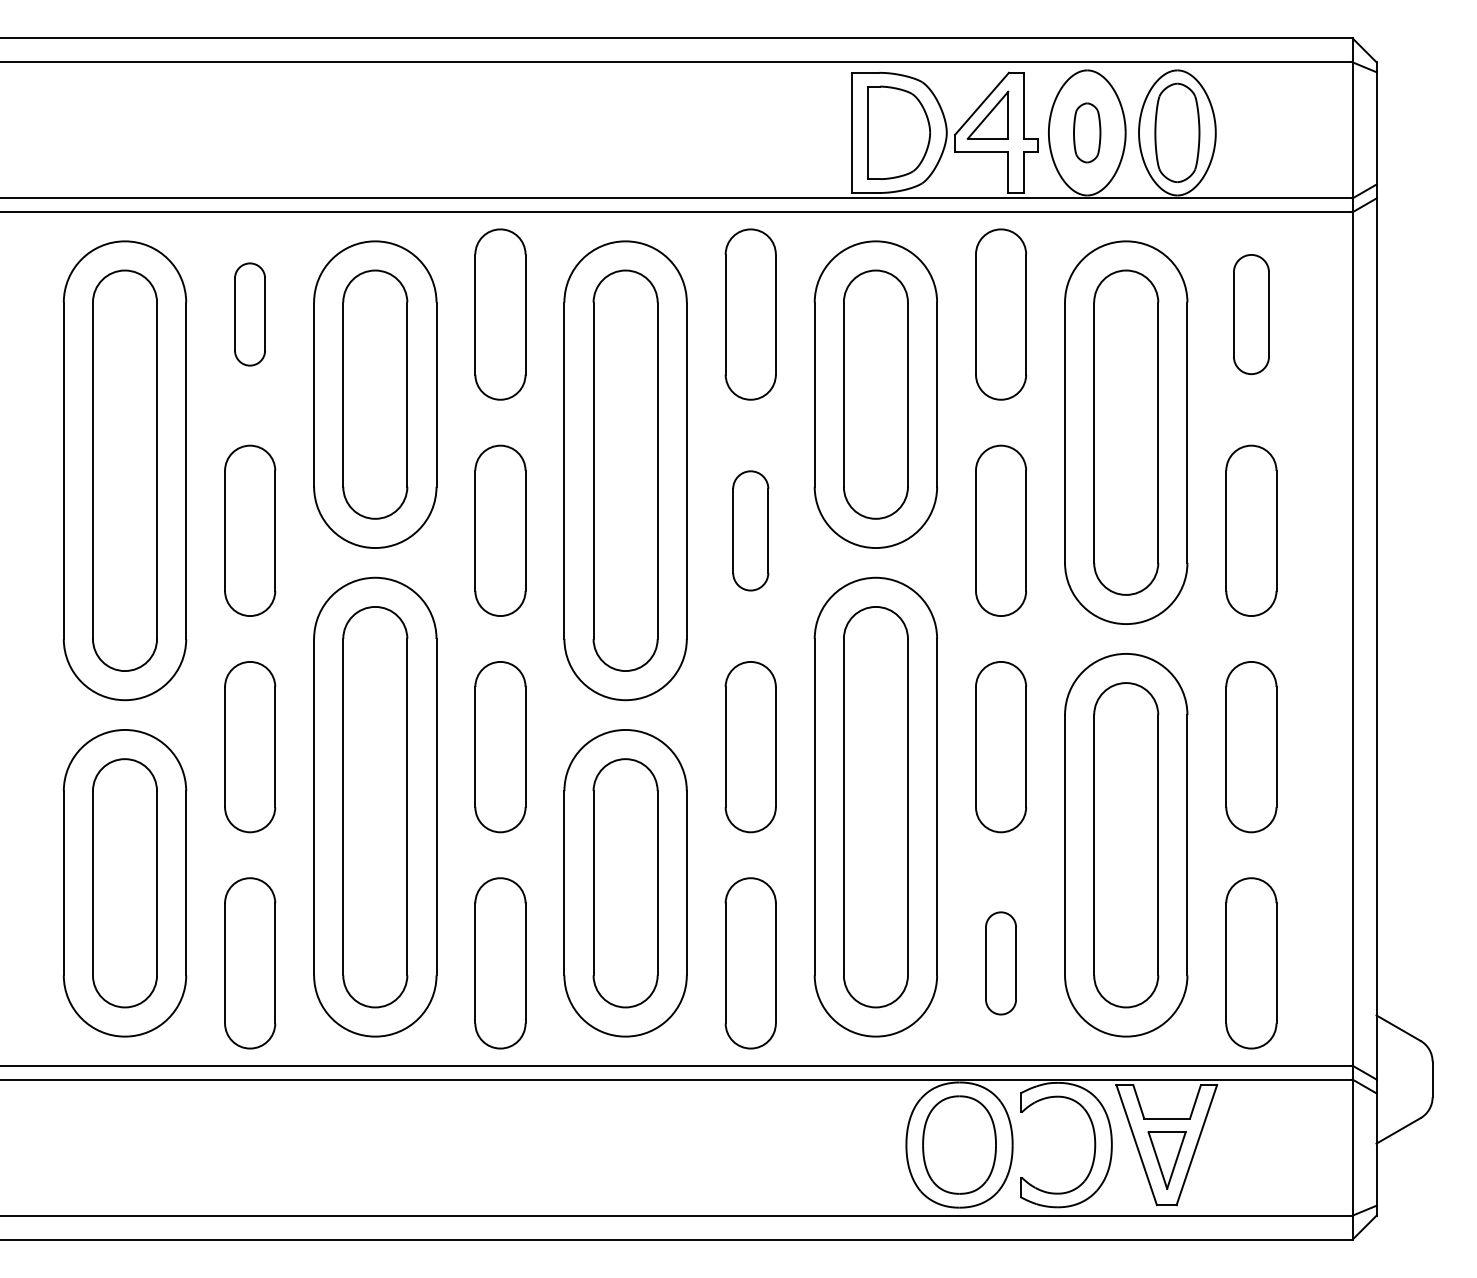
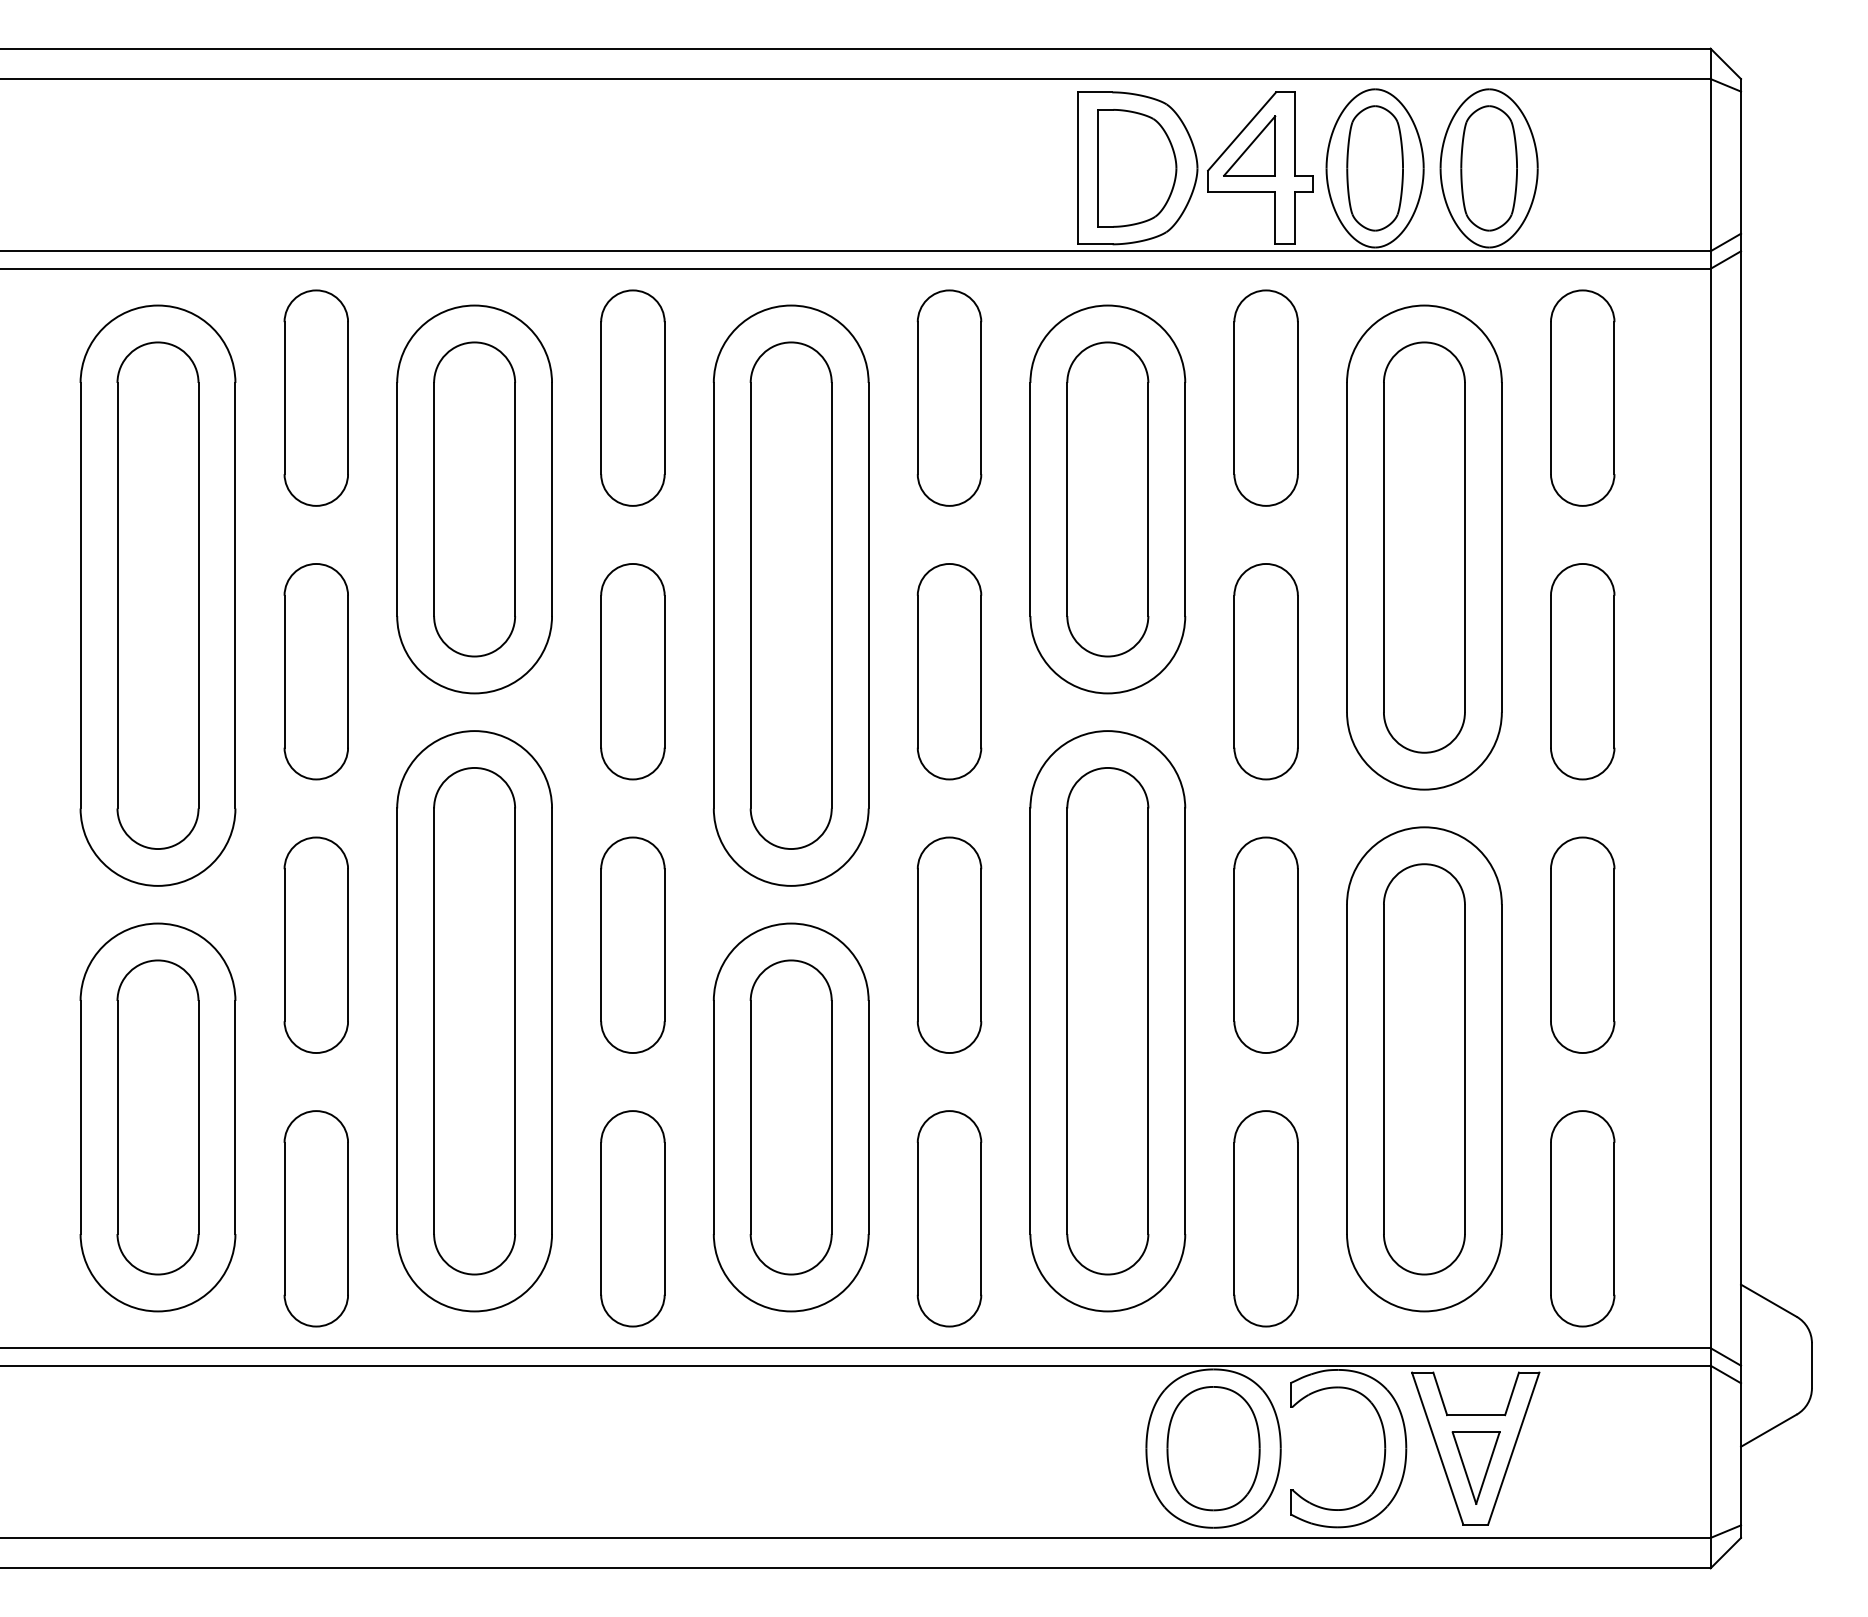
part: (1086, 133) -> (1374, 168), size x1.67
part: (249, 314) -> (315, 397), size x1.67
part: (1251, 314) -> (1582, 397), size x1.43
part: (750, 530) -> (949, 671), size x1.43
part: (1000, 963) -> (1265, 1218), size x1.67

